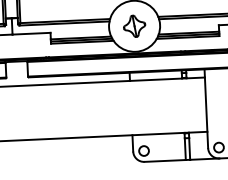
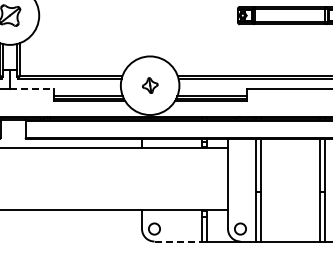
part: (134, 26) -> (150, 85), size x0.6
line: (31, 33) -> (31, 88), solid -> dashed
line: (165, 160) -> (178, 241), solid -> dashed

